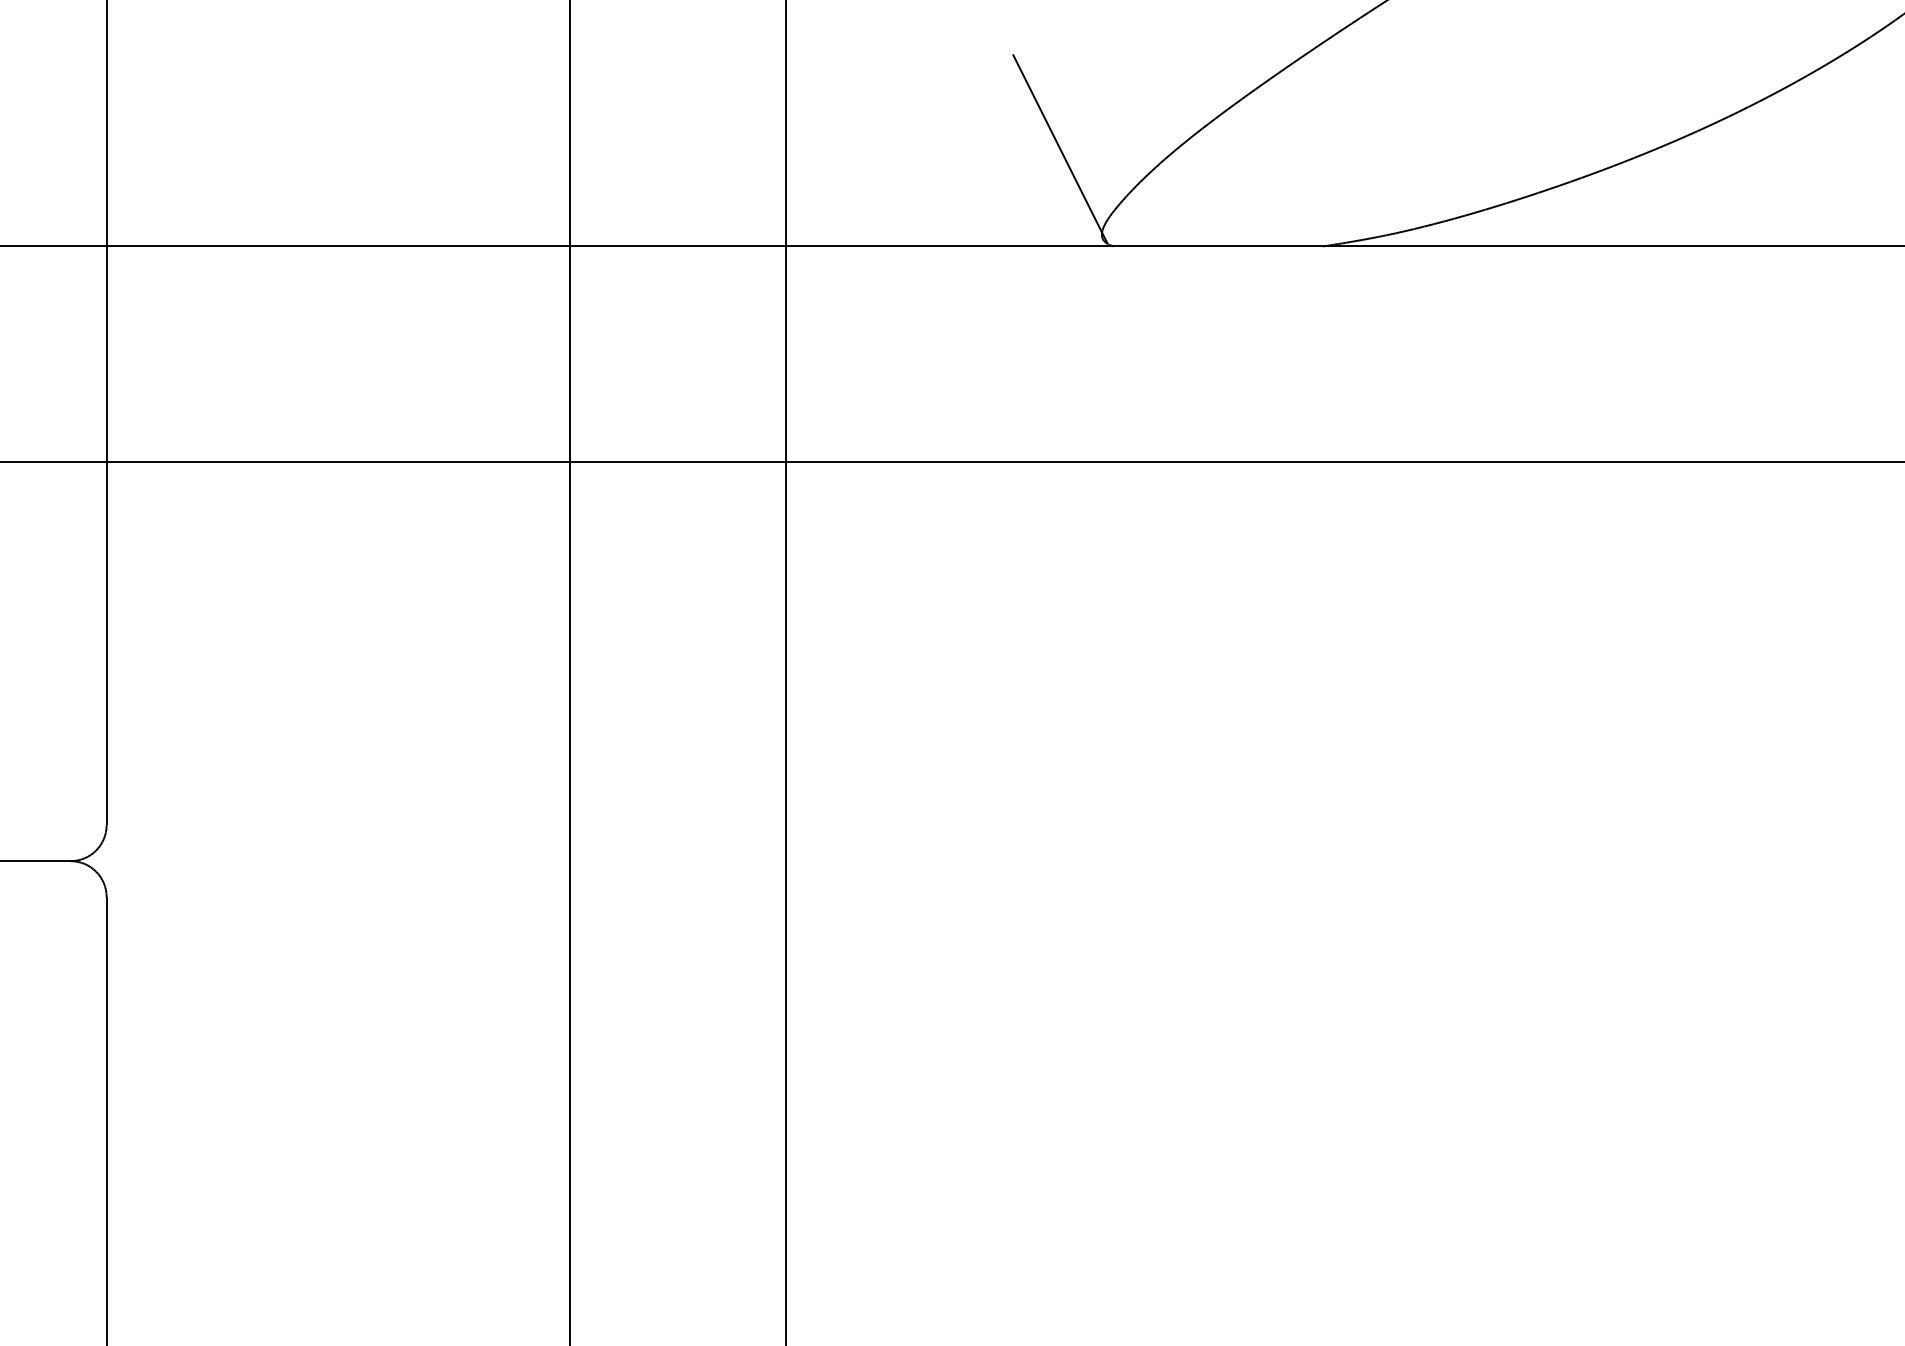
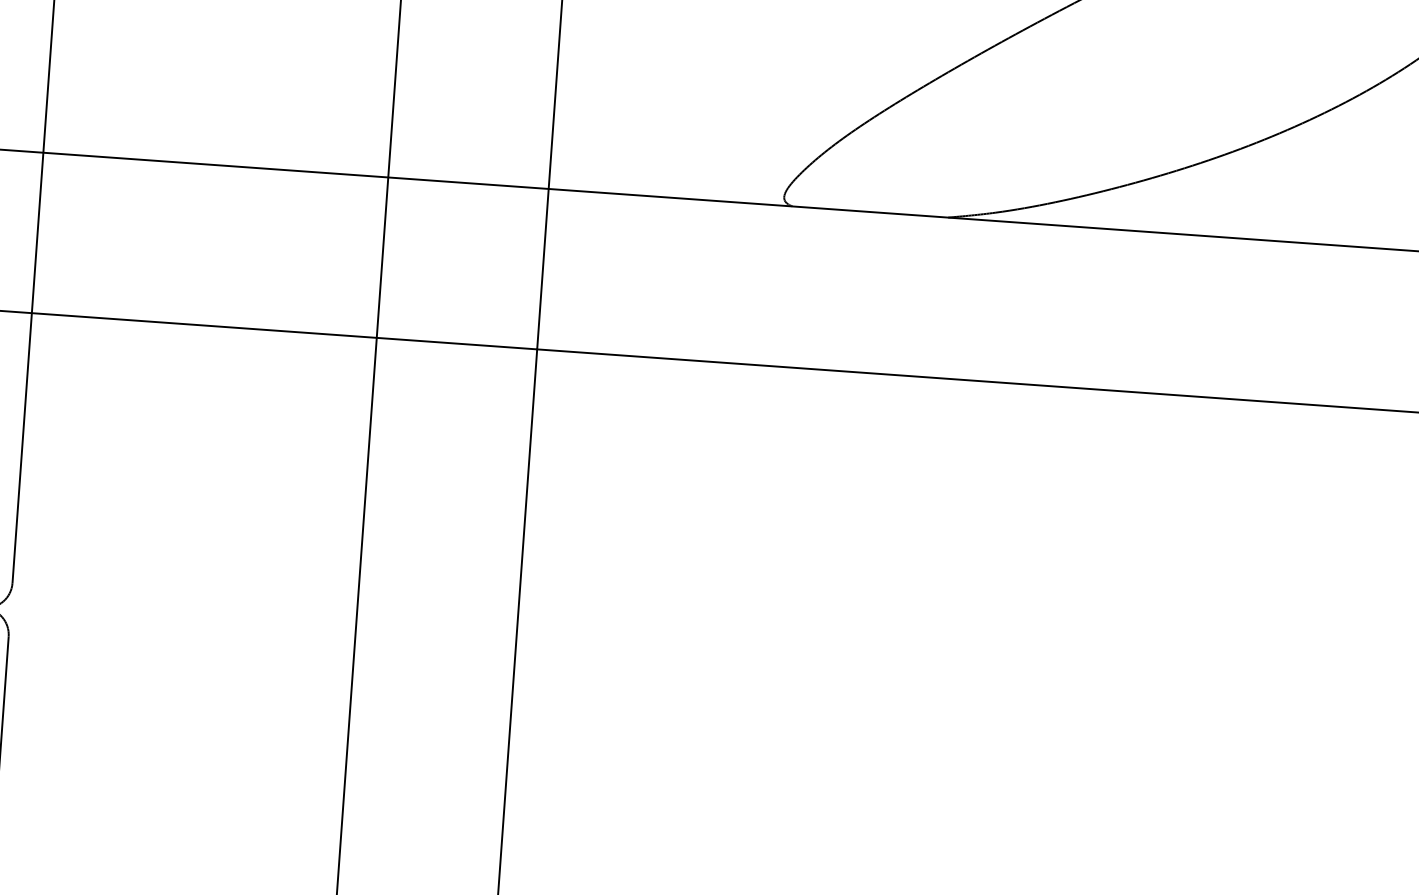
line: (1059, 148) -> (757, 130), removed

